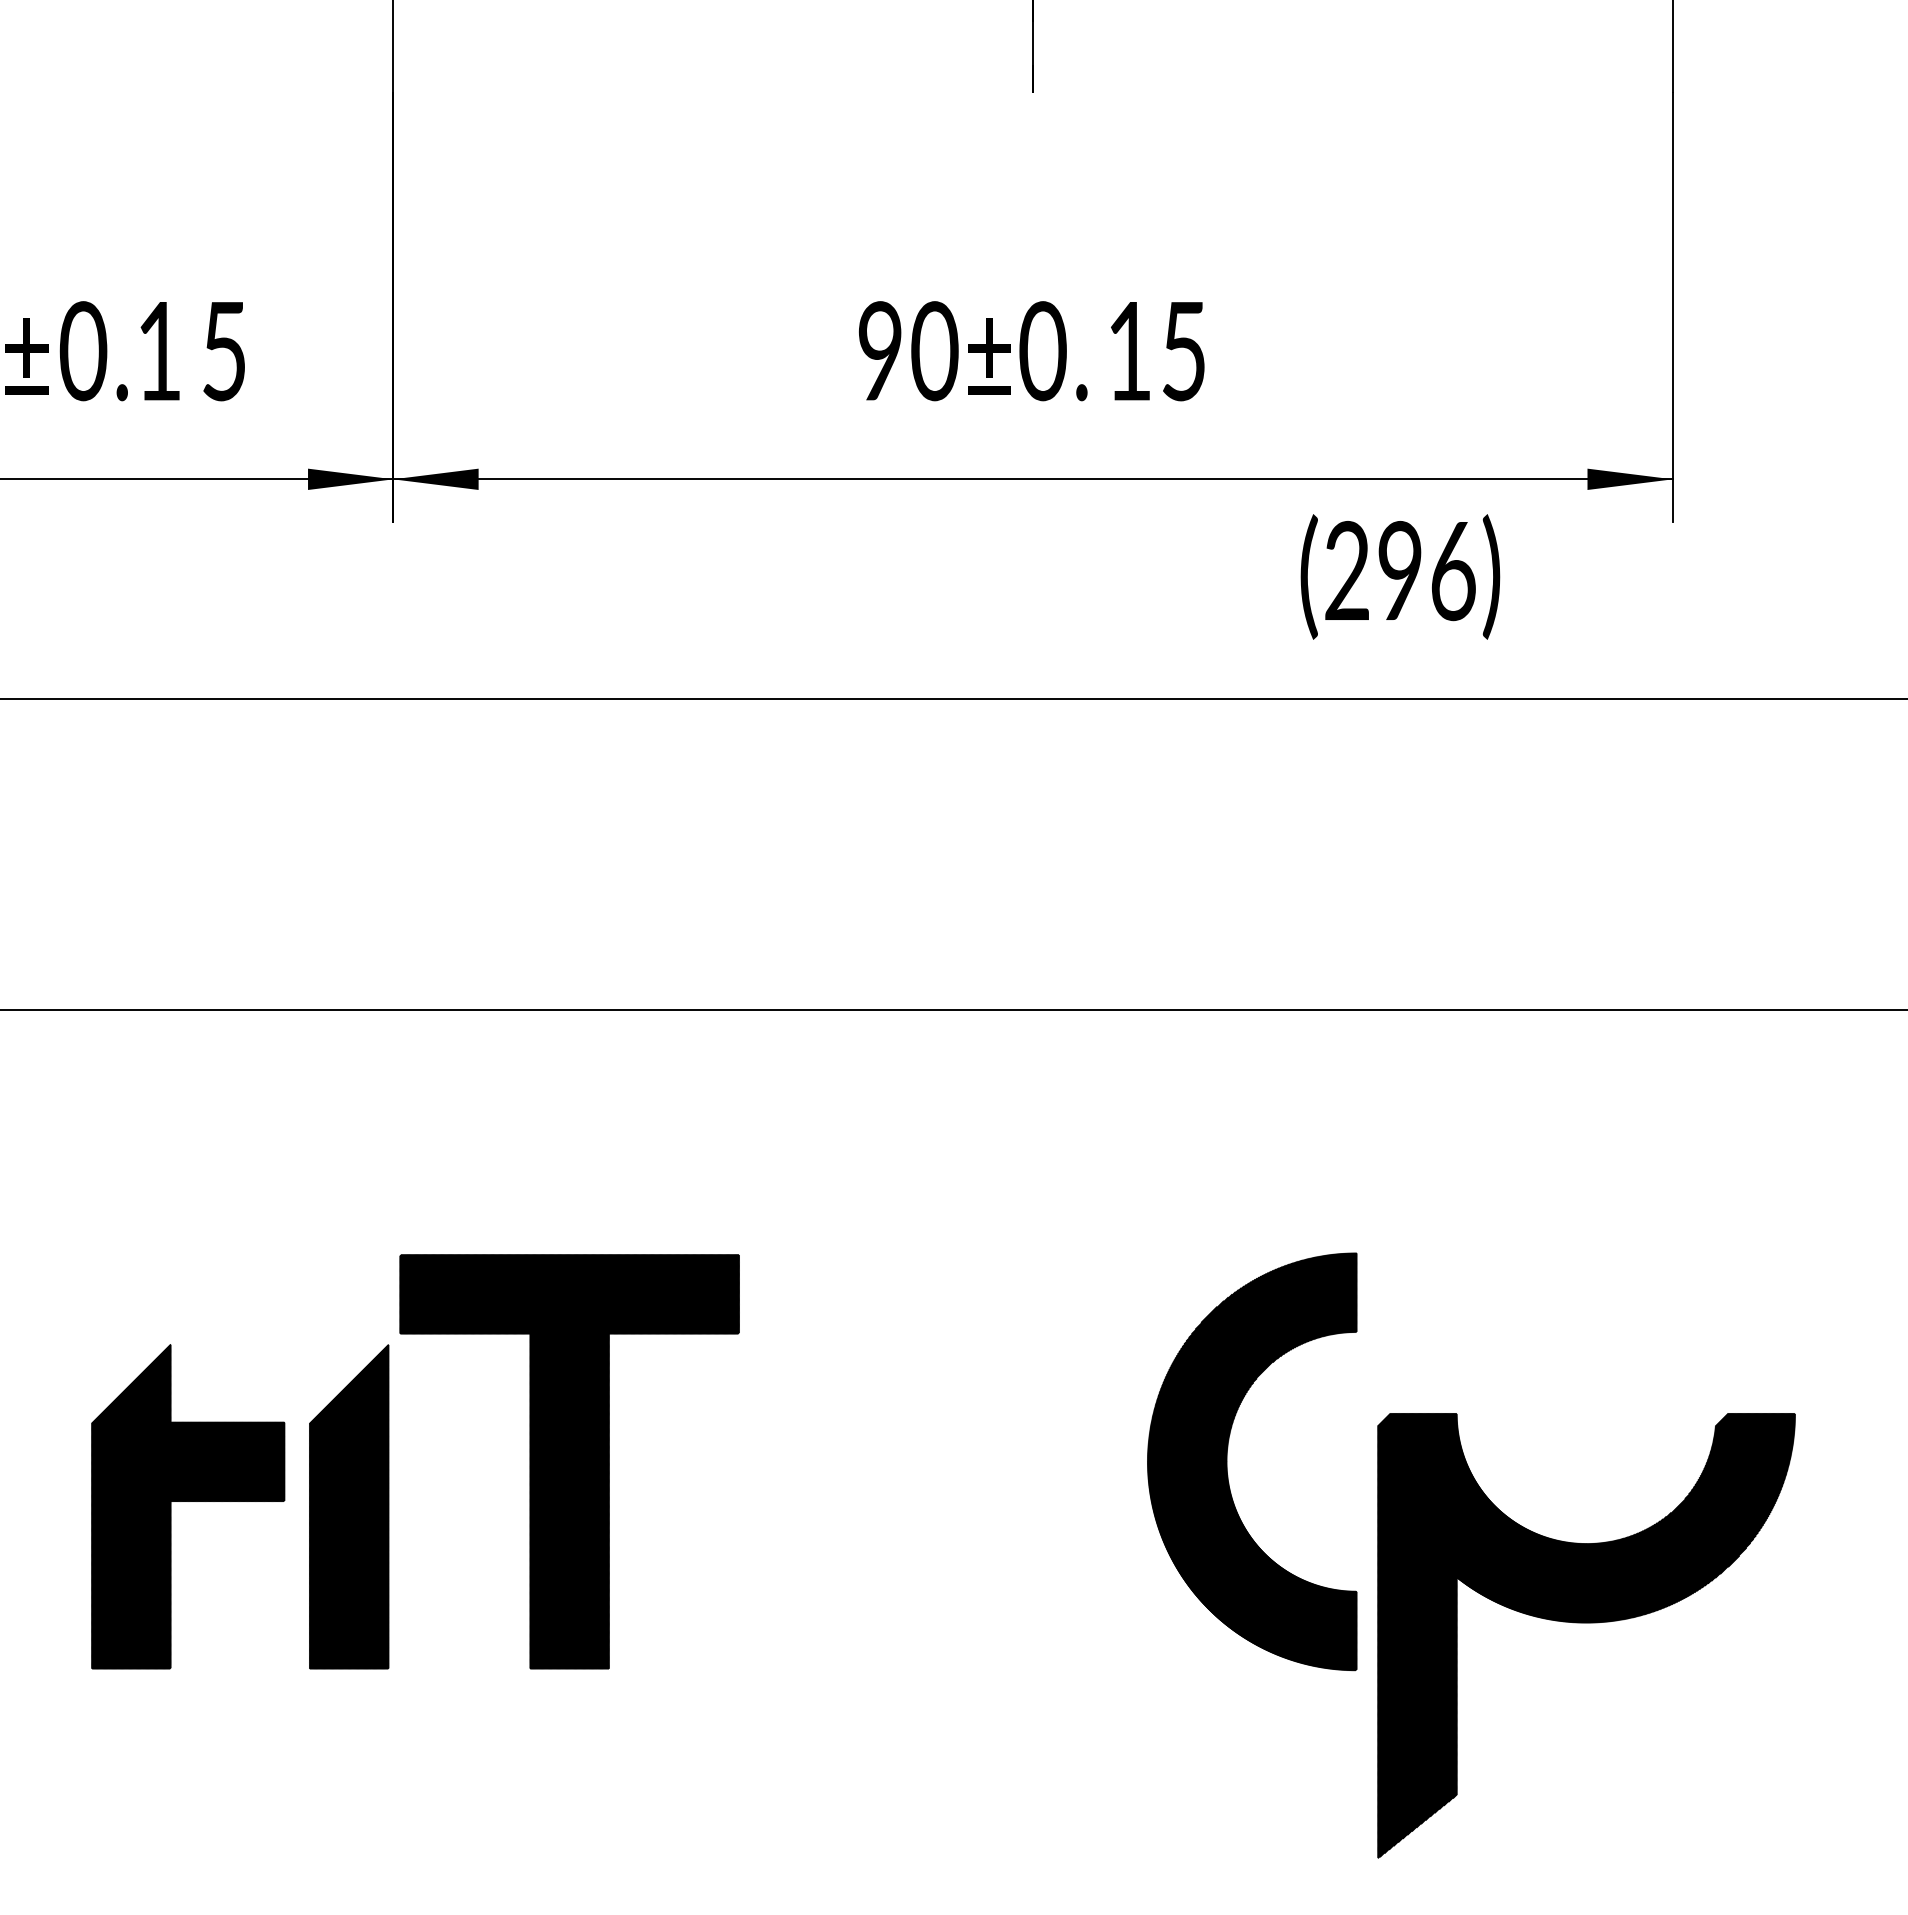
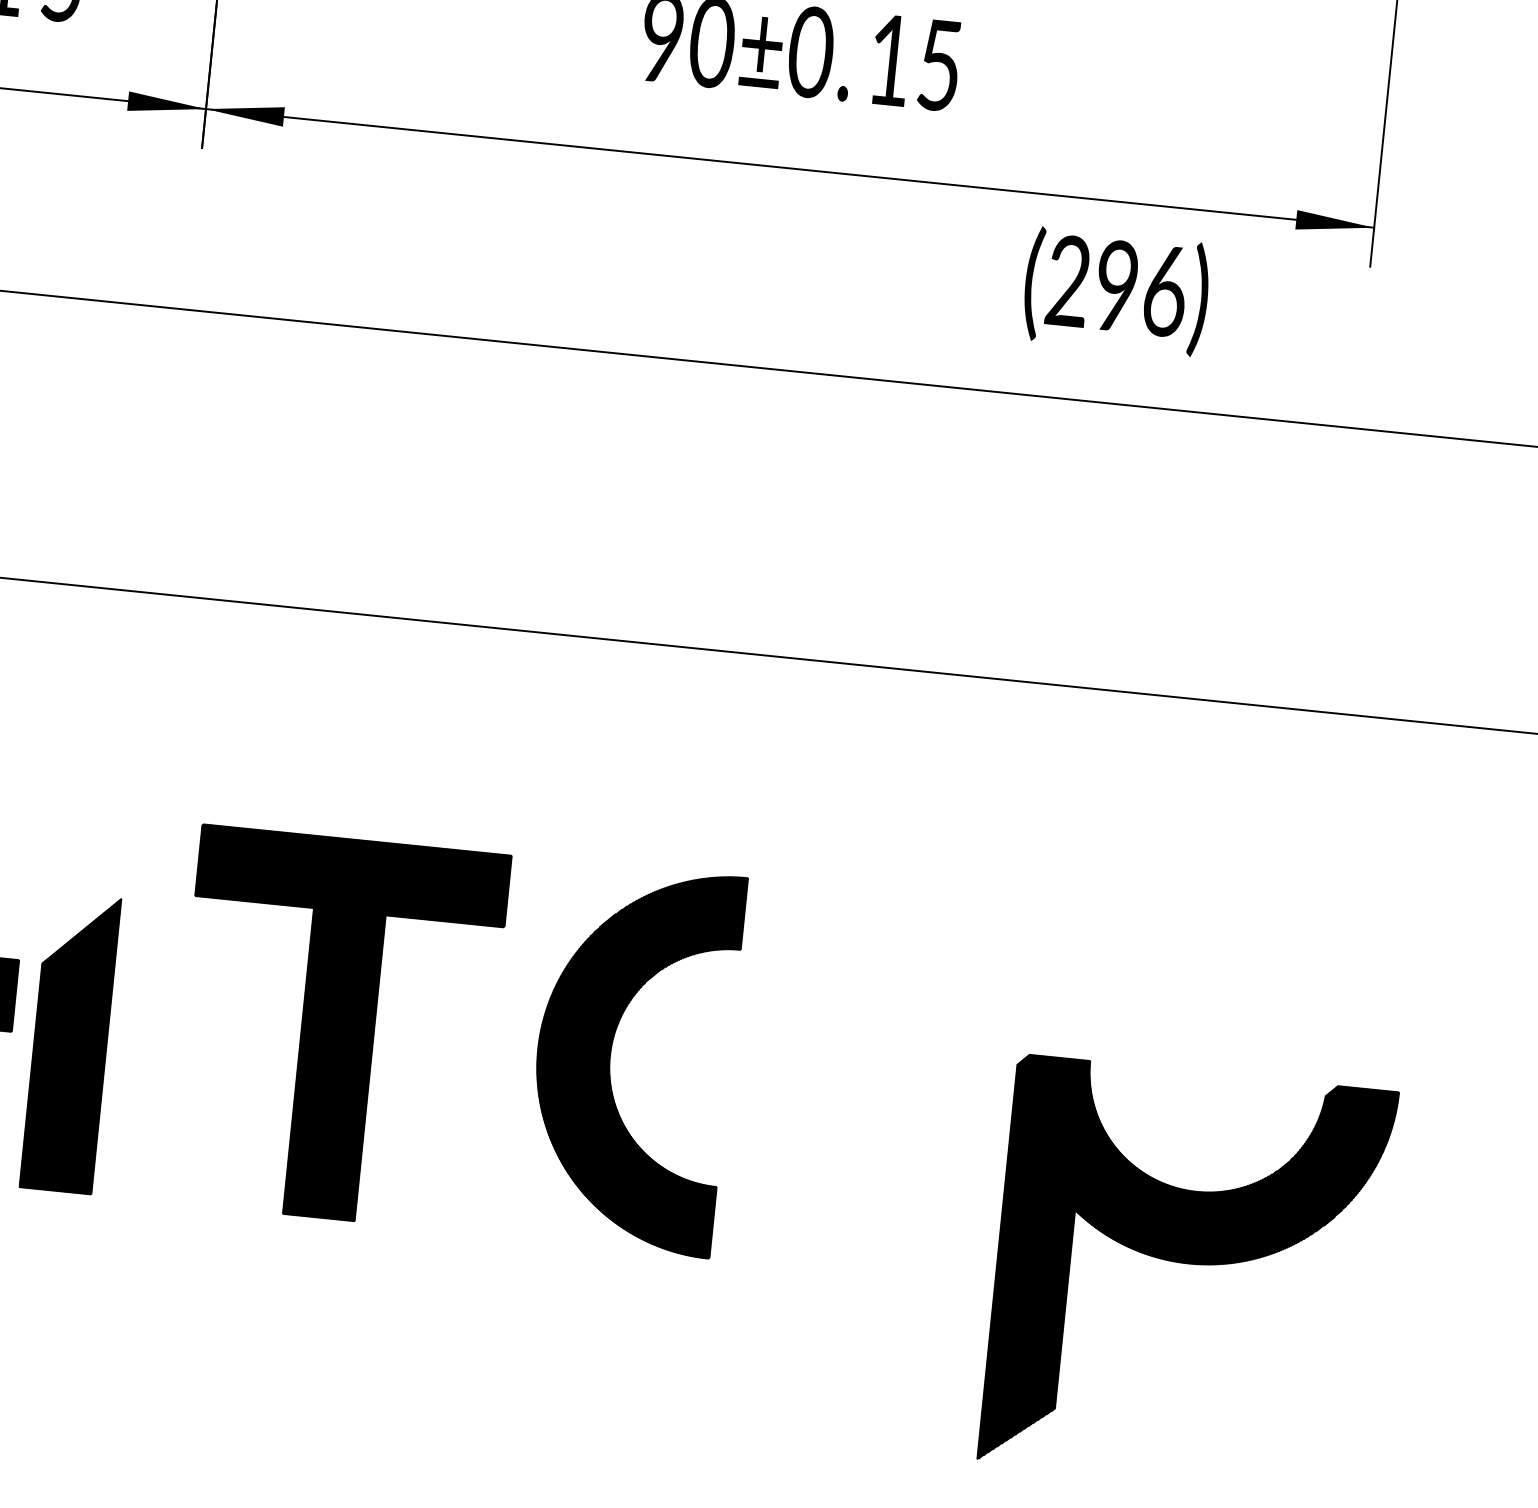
part: (569, 1461) -> (337, 1028), moved
part: (1227, 1461) -> (610, 1056), moved

